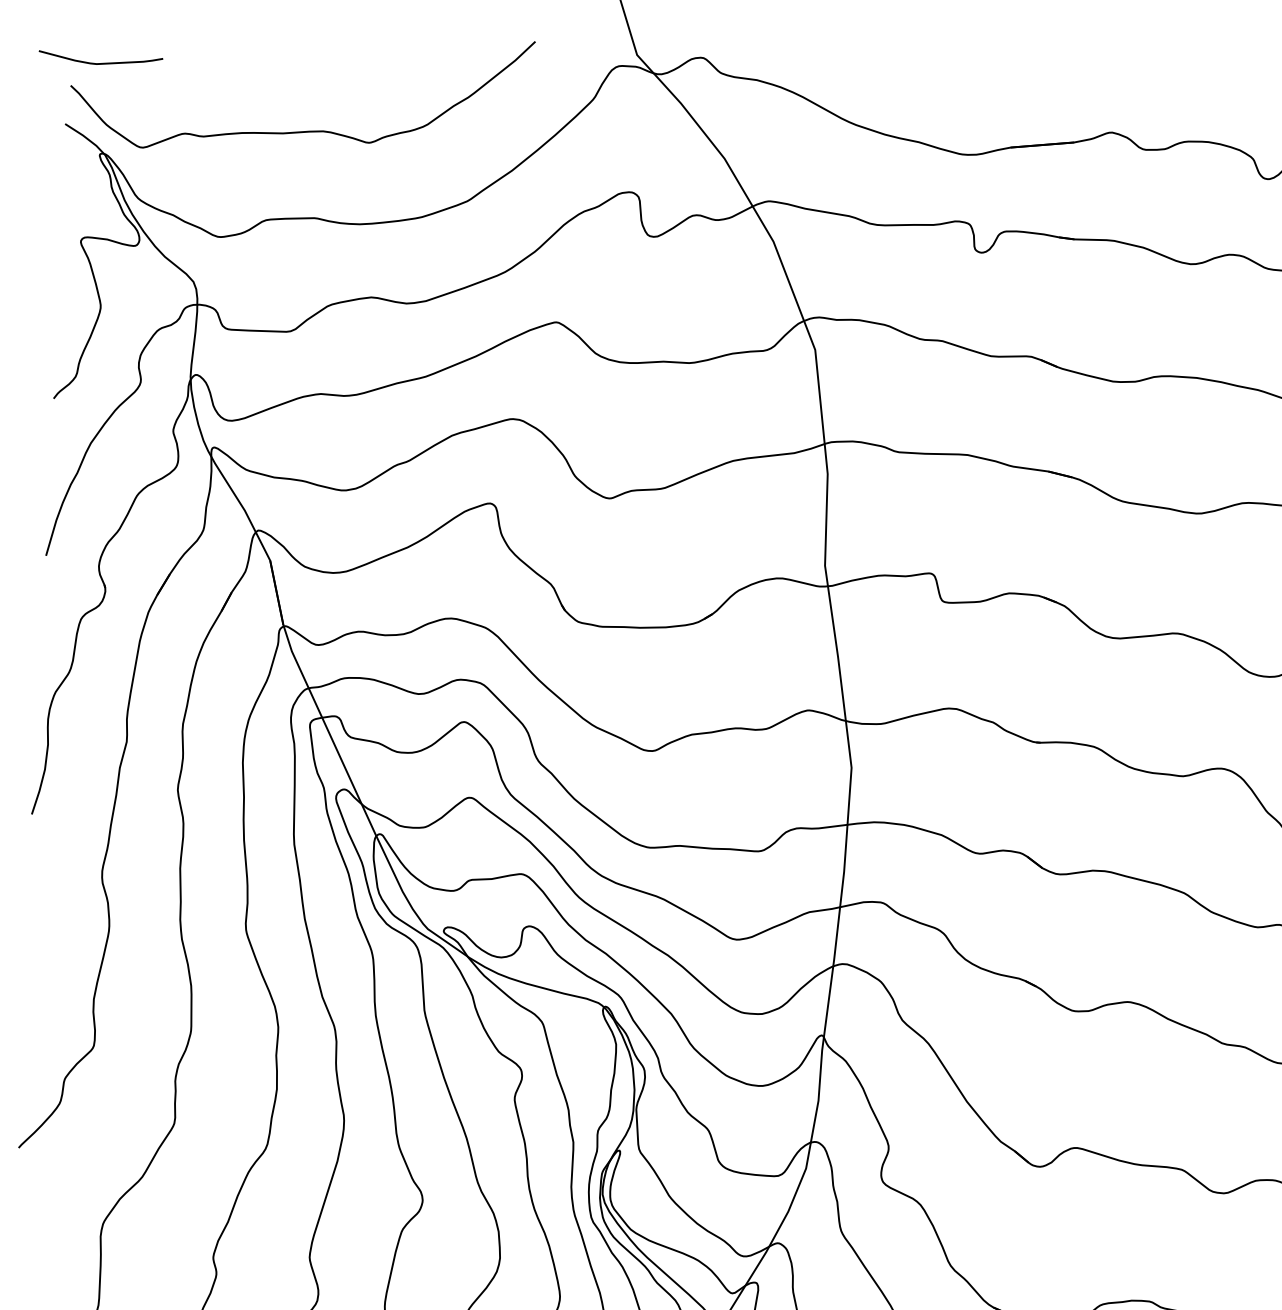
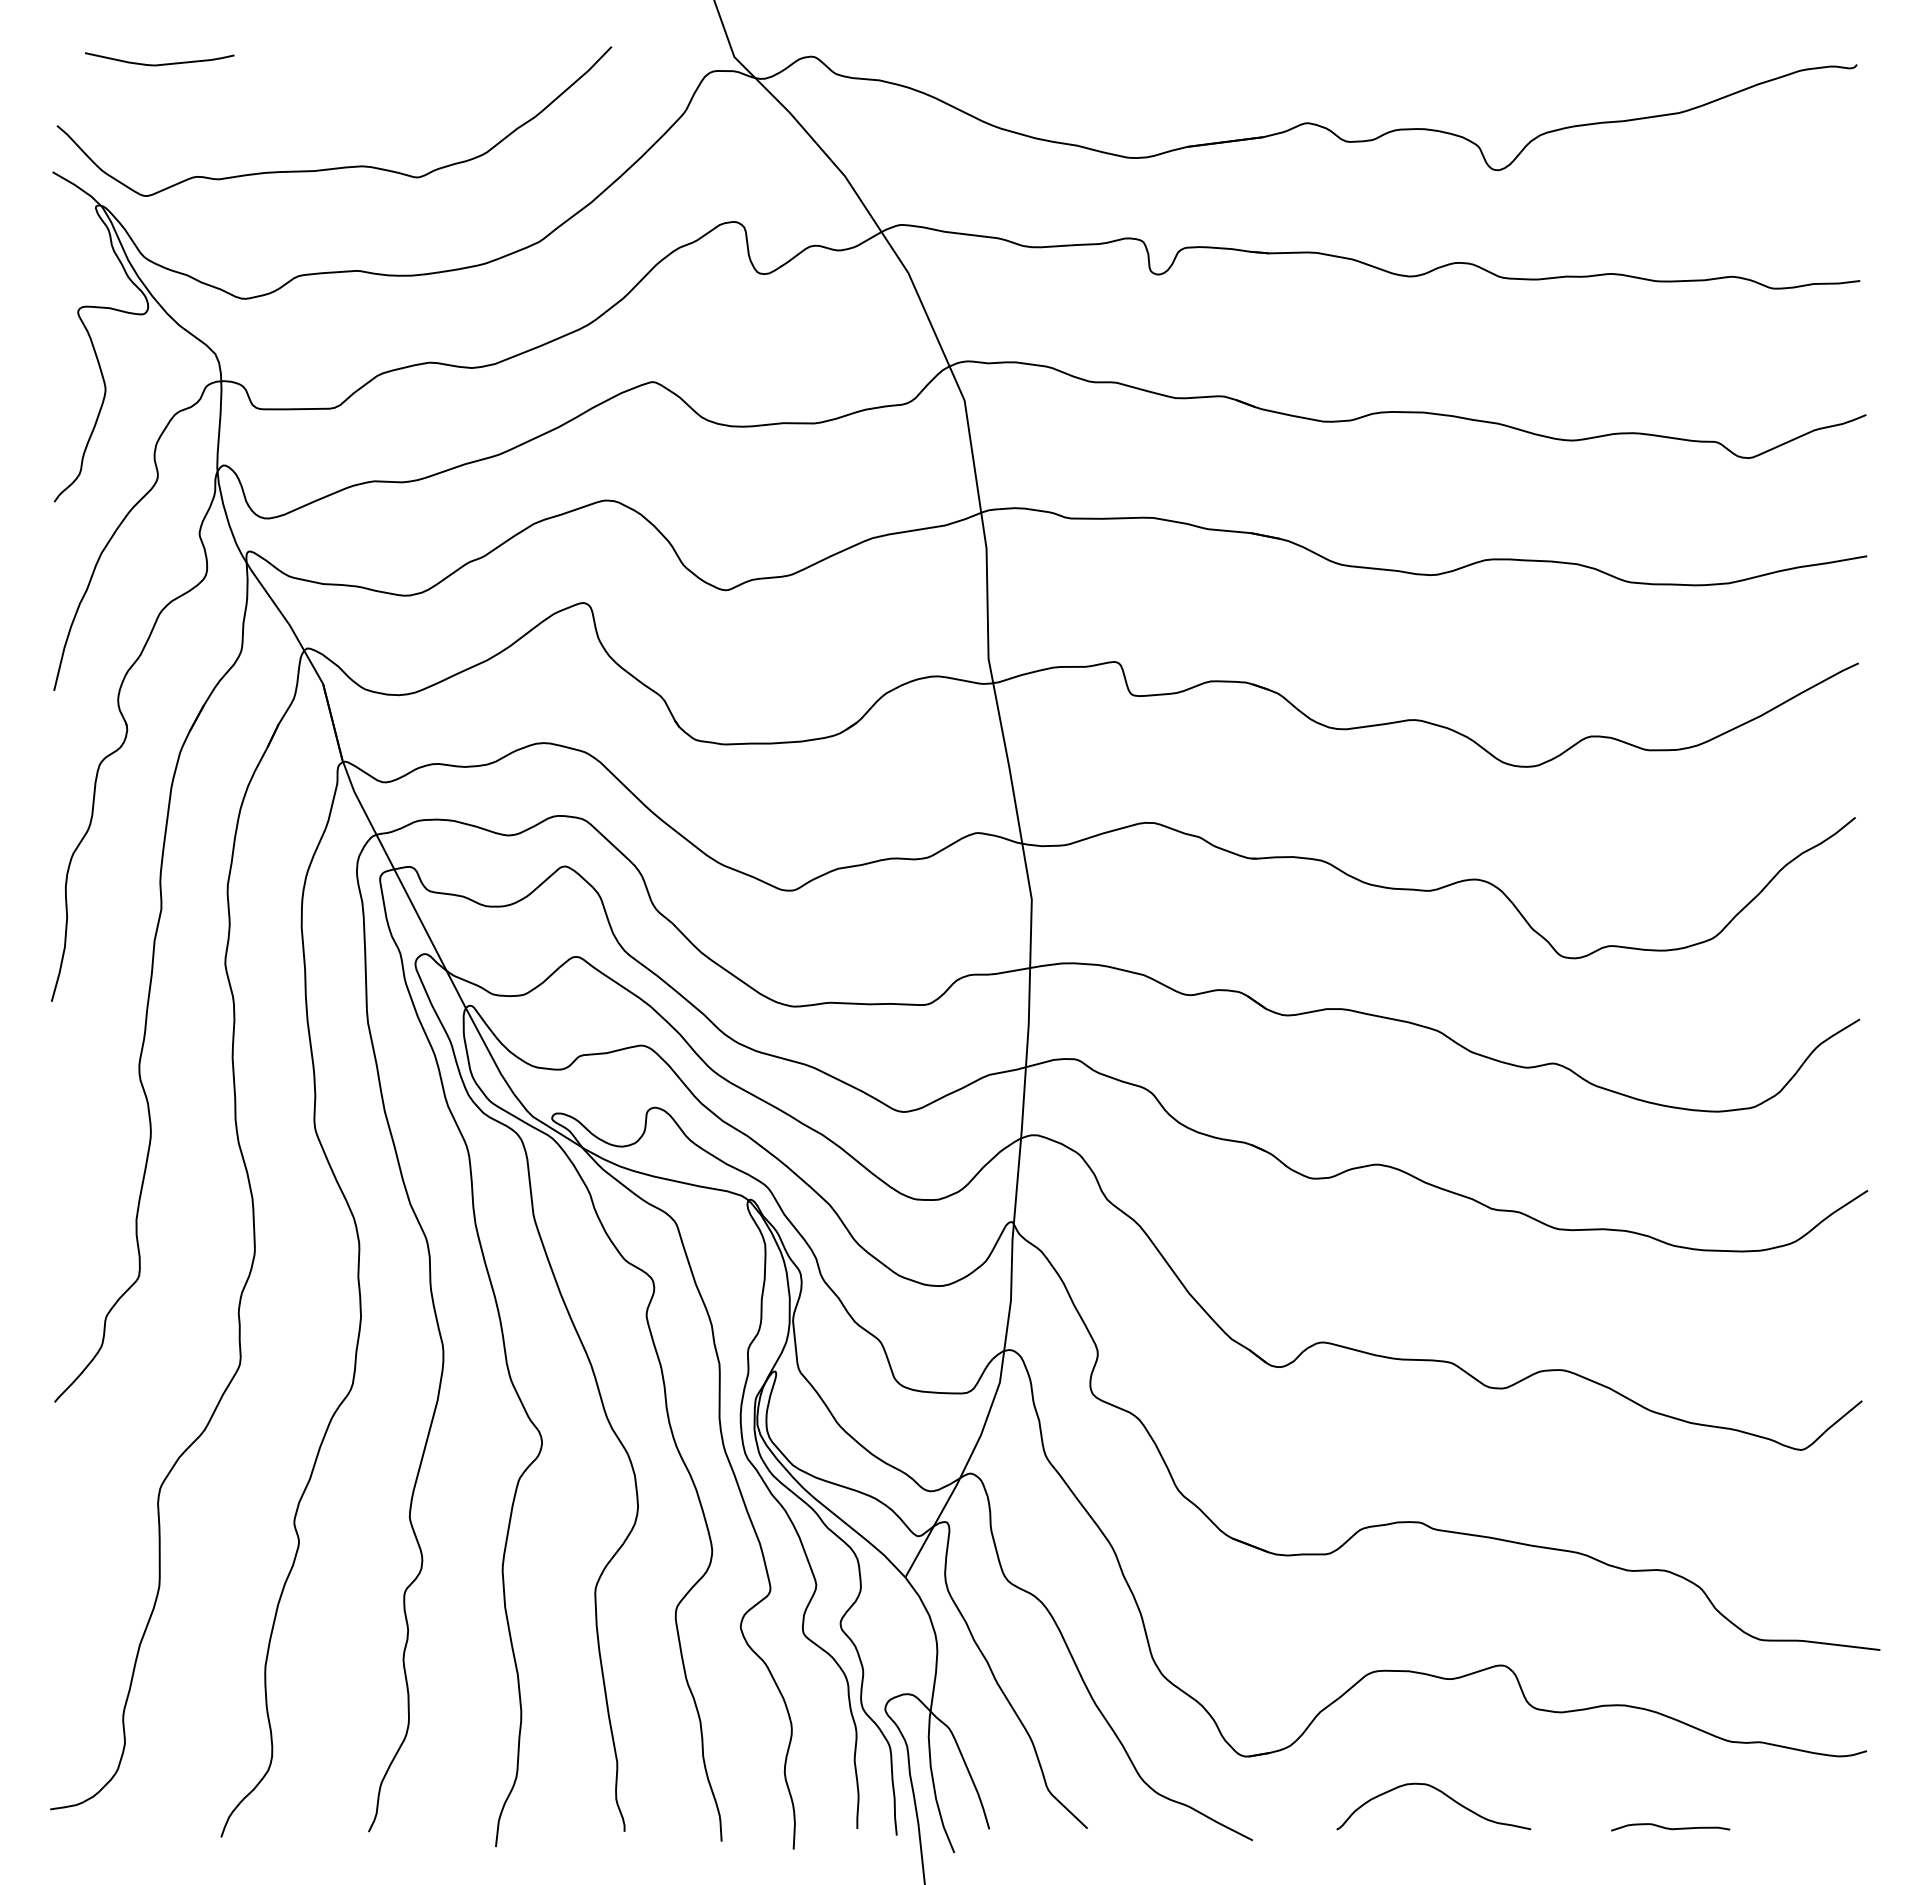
curve: (103, 62) -> (162, 63), moved

